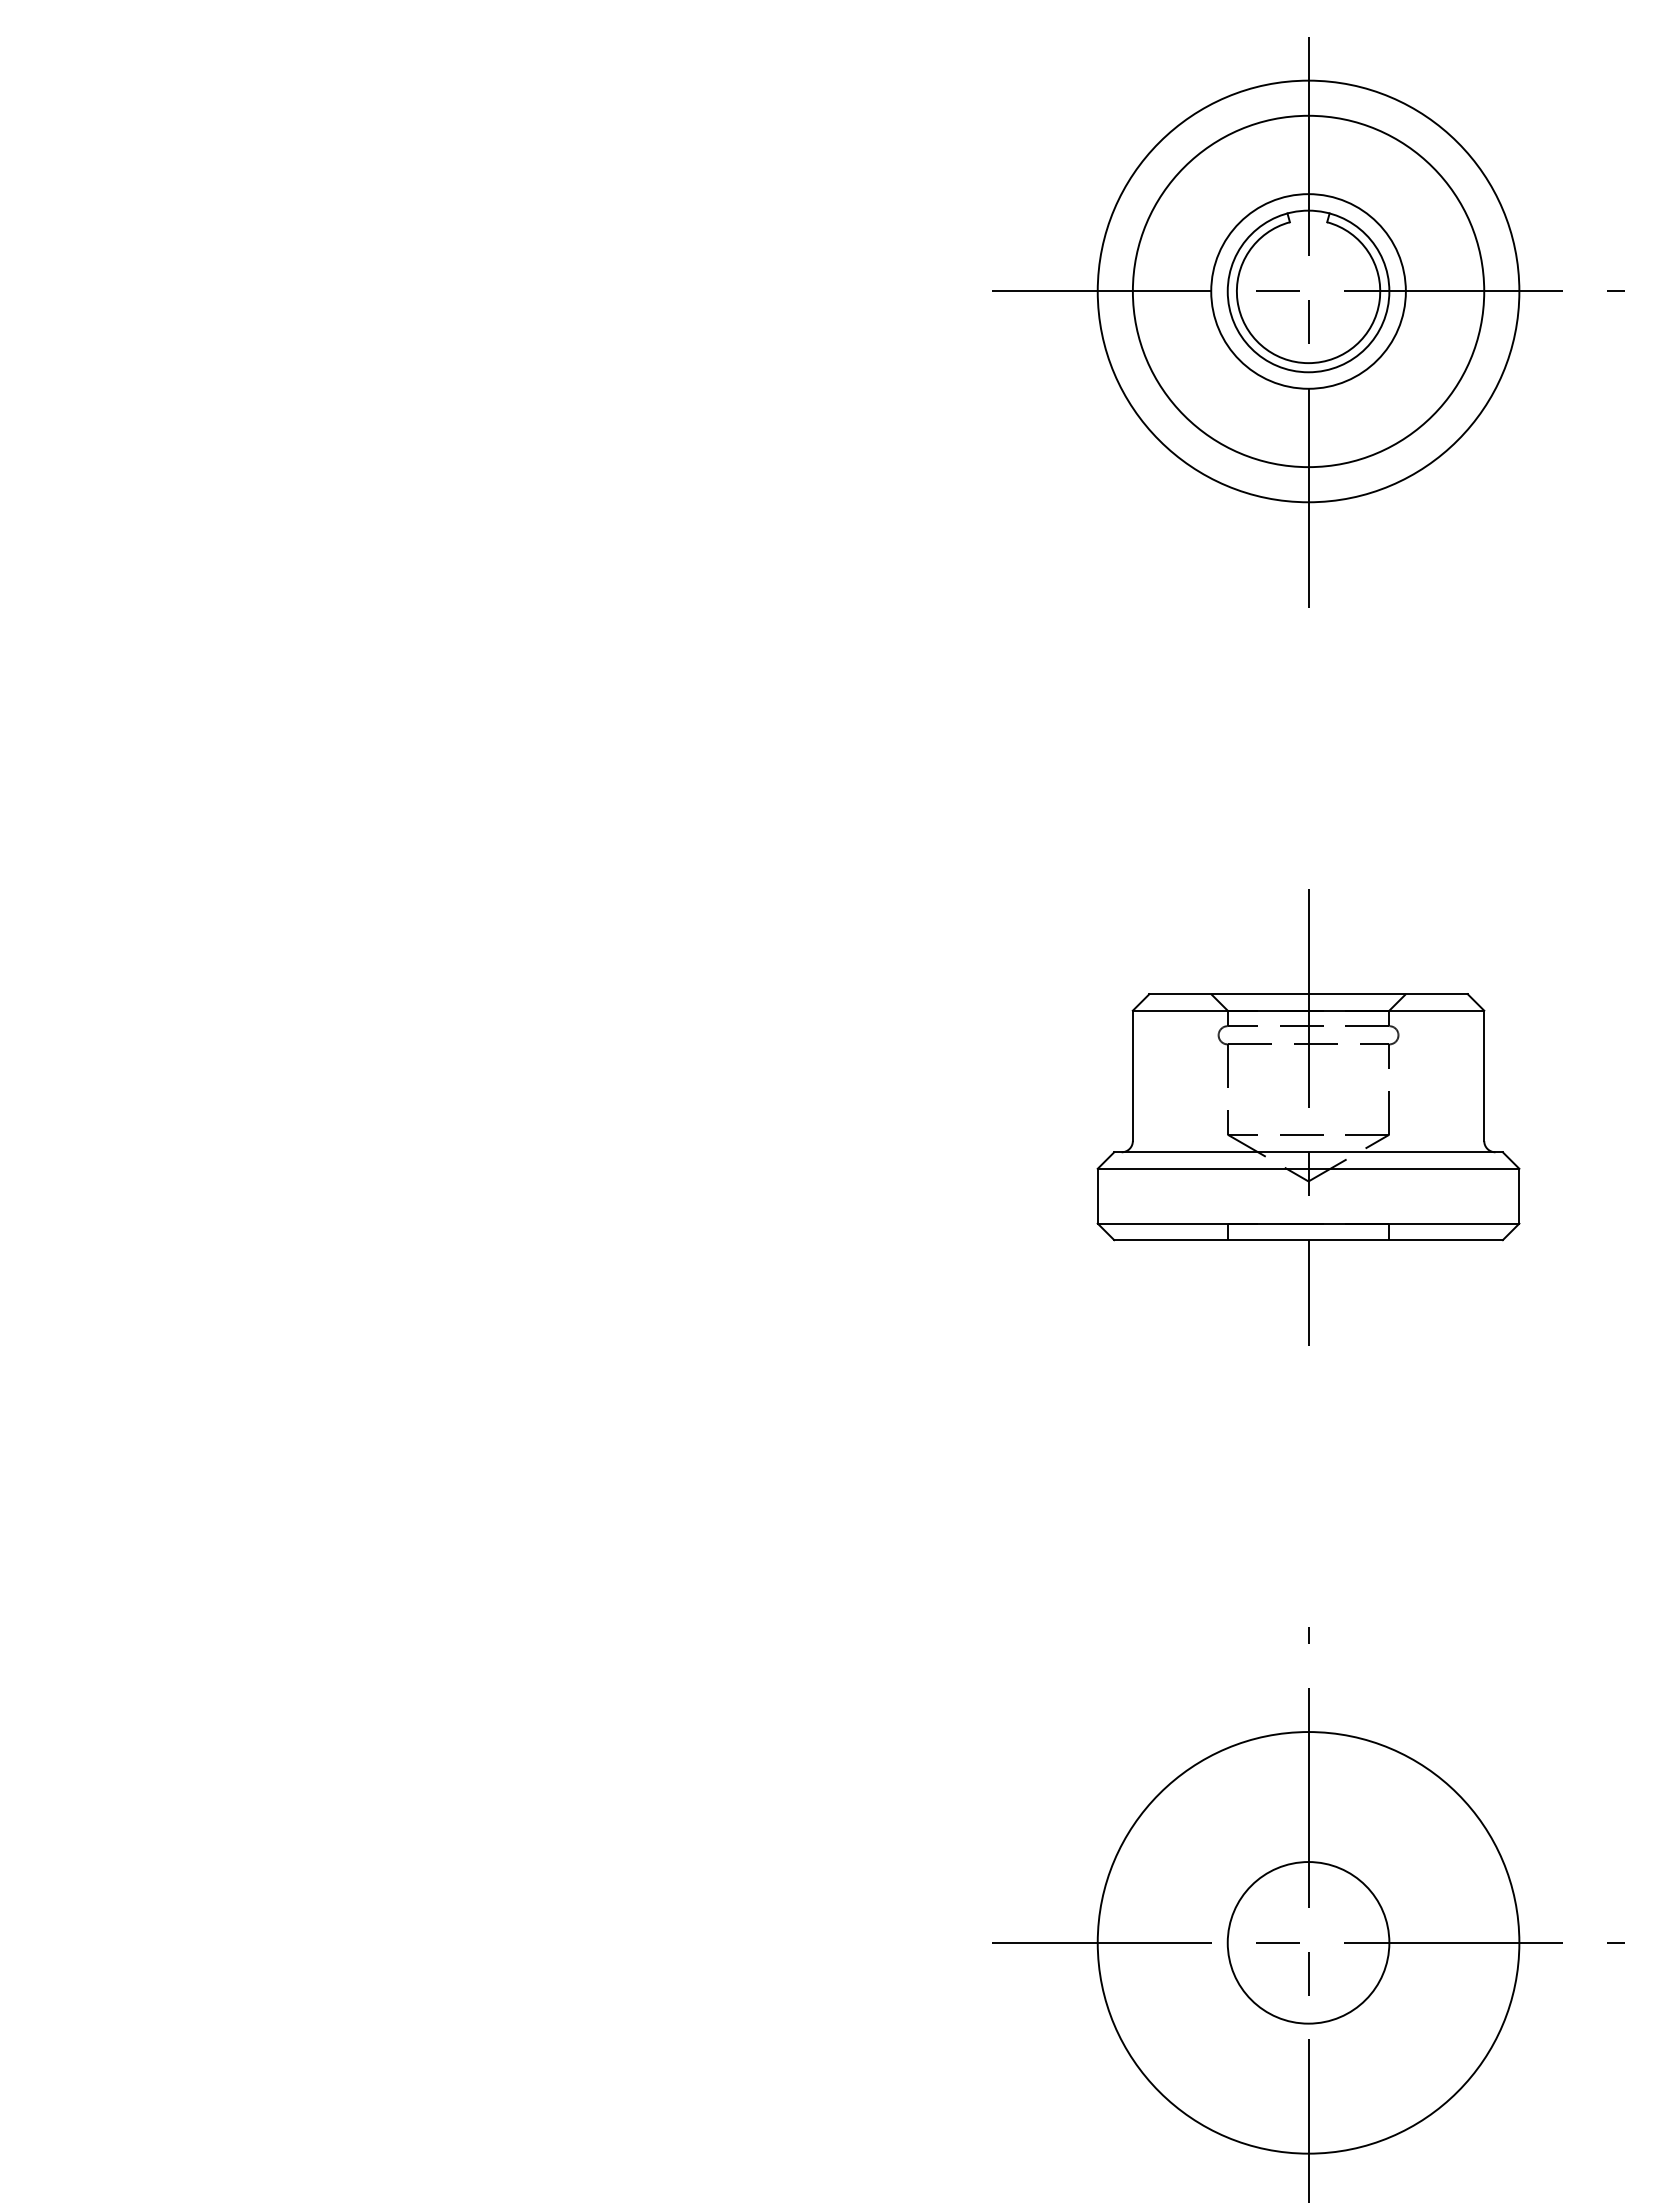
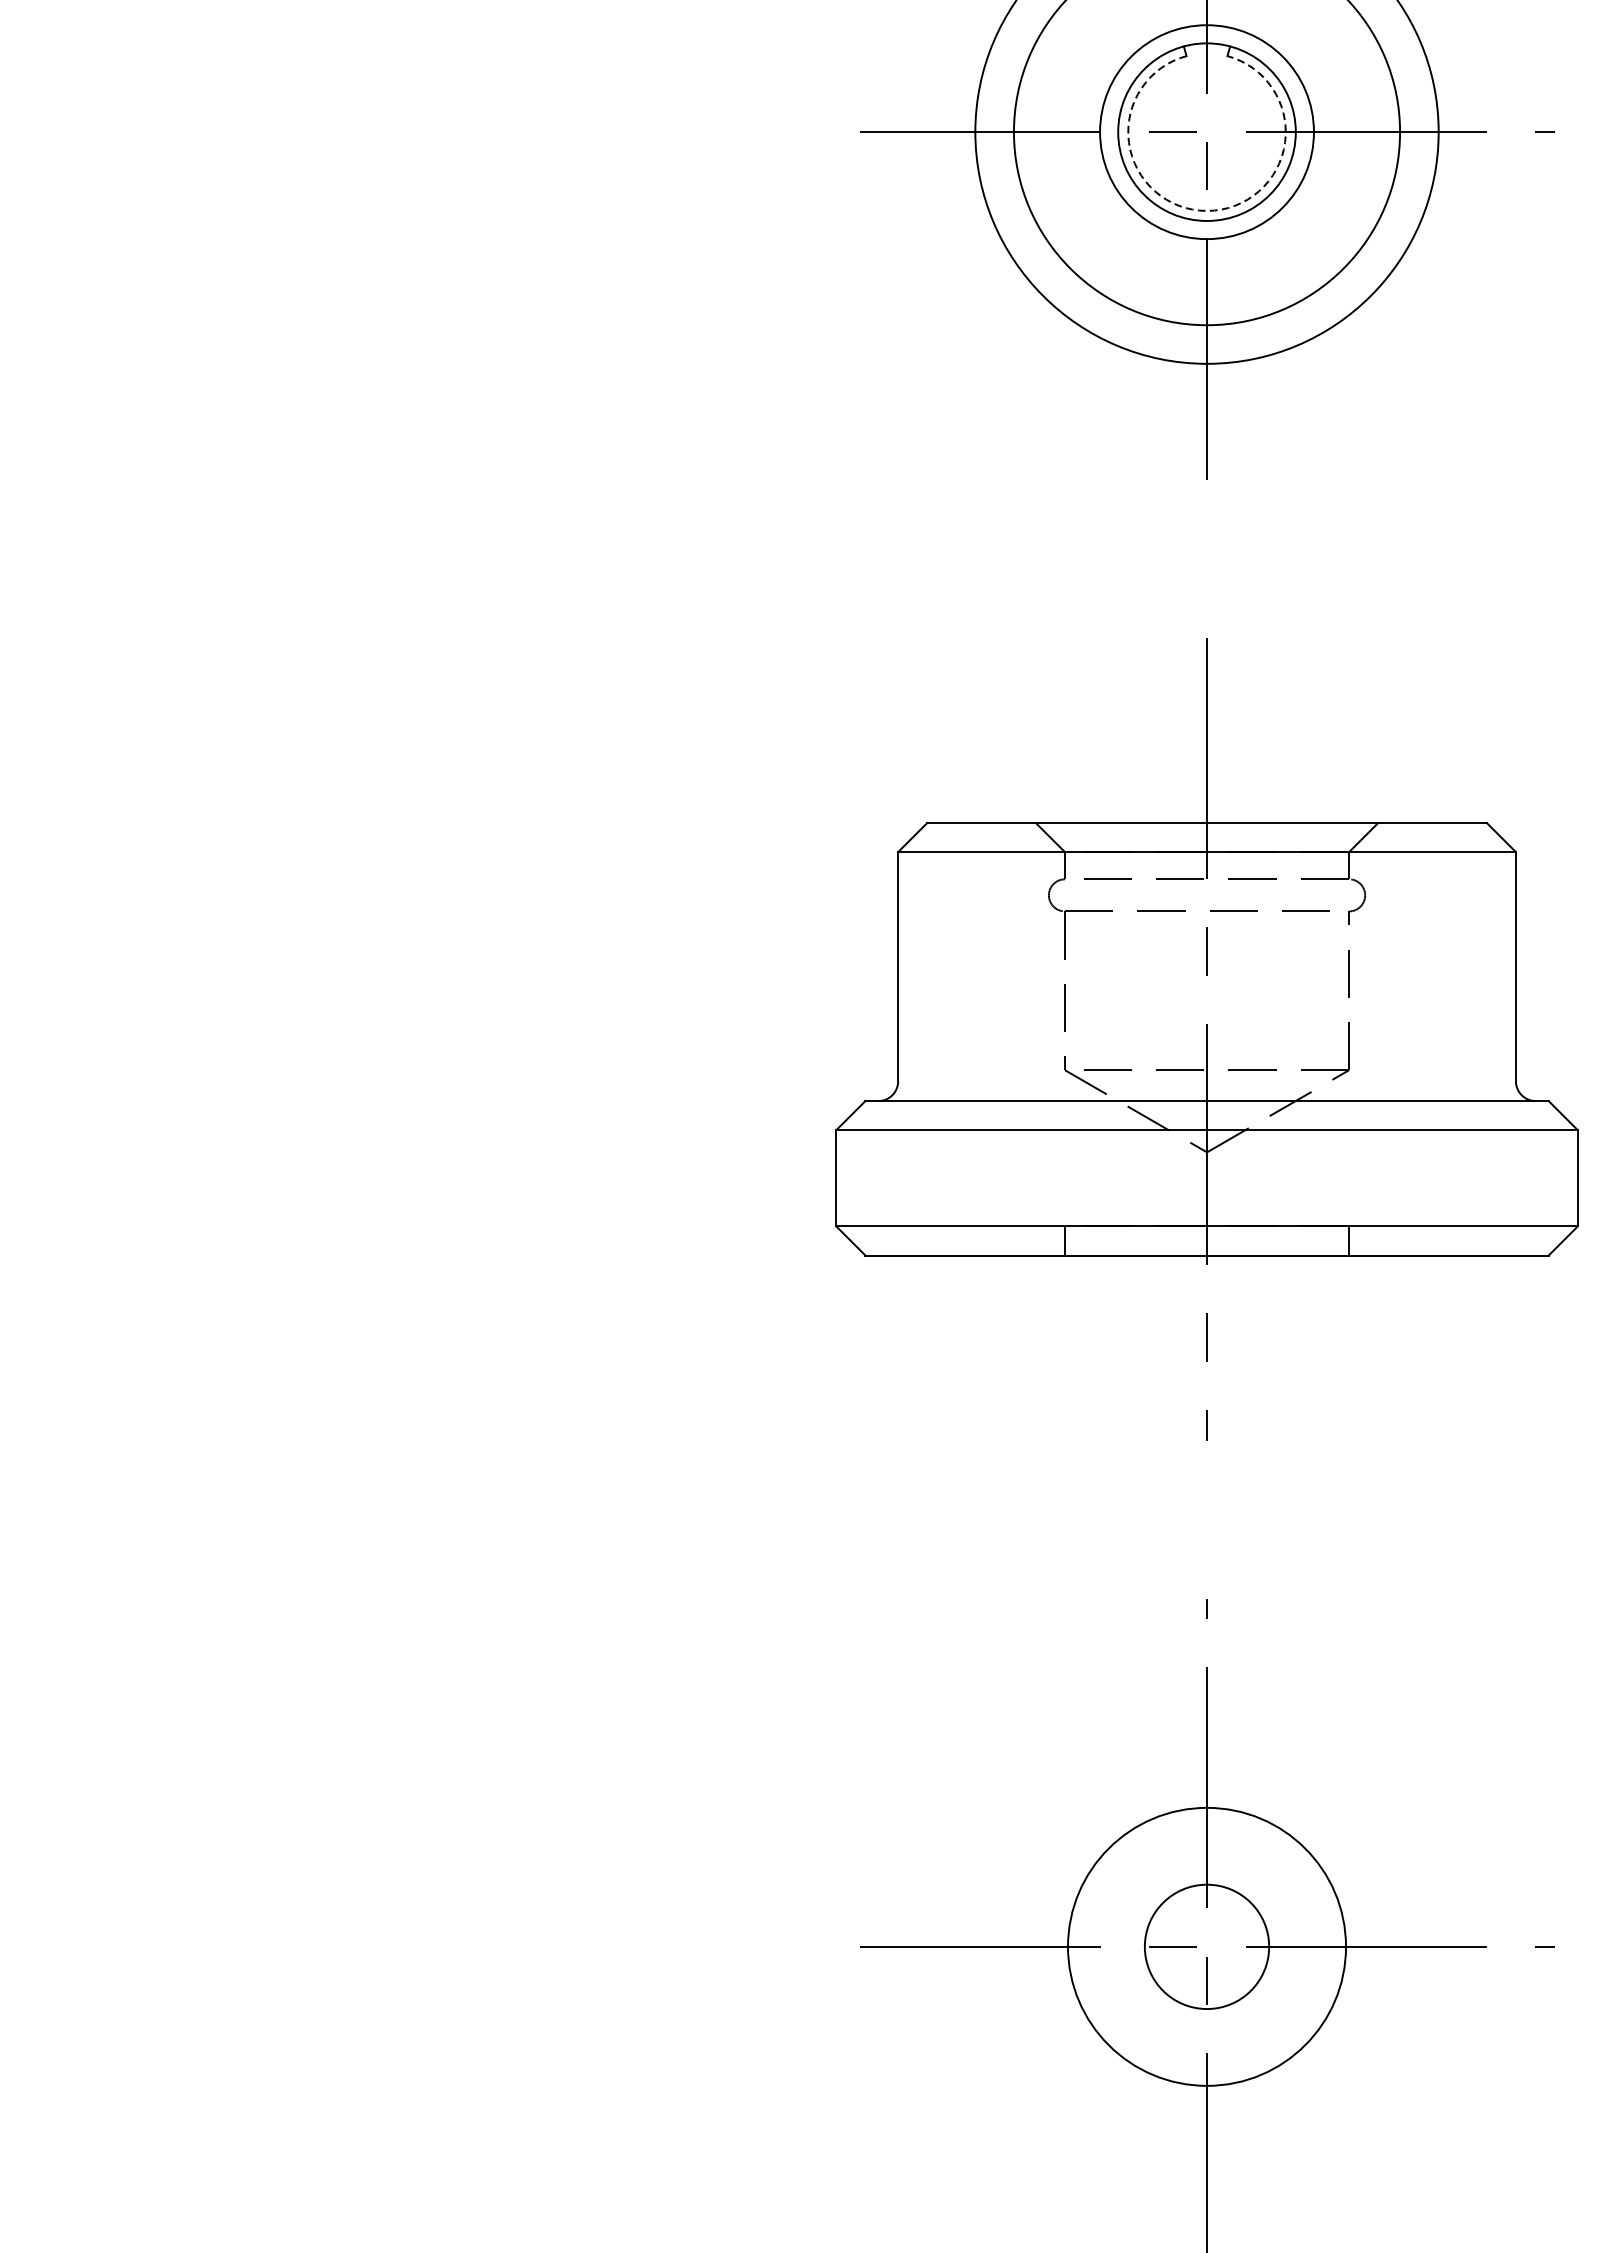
arc: (1308, 363) -> (1206, 211), solid -> dashed
part: (1308, 1117) -> (1206, 1039), size x1.6
circle: (1308, 1942) -> (1206, 1946), size x0.6
circle: (1308, 1942) -> (1206, 1946), size x0.7

